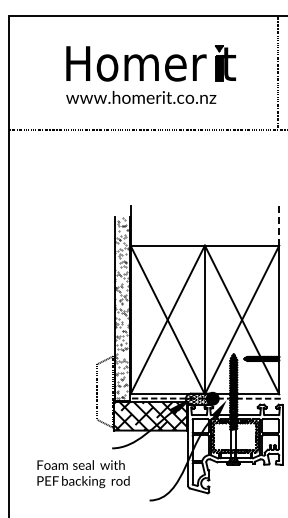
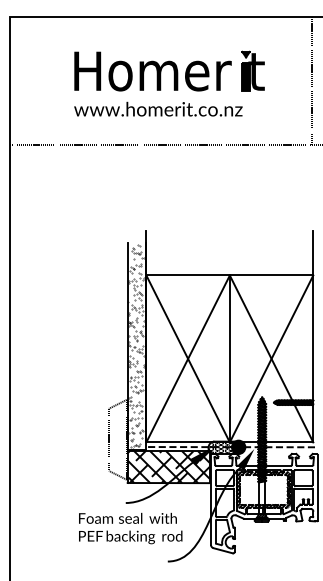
line: (279, 225) -> (313, 252), dashed -> solid
text: (83, 474) -> (130, 528), moved

